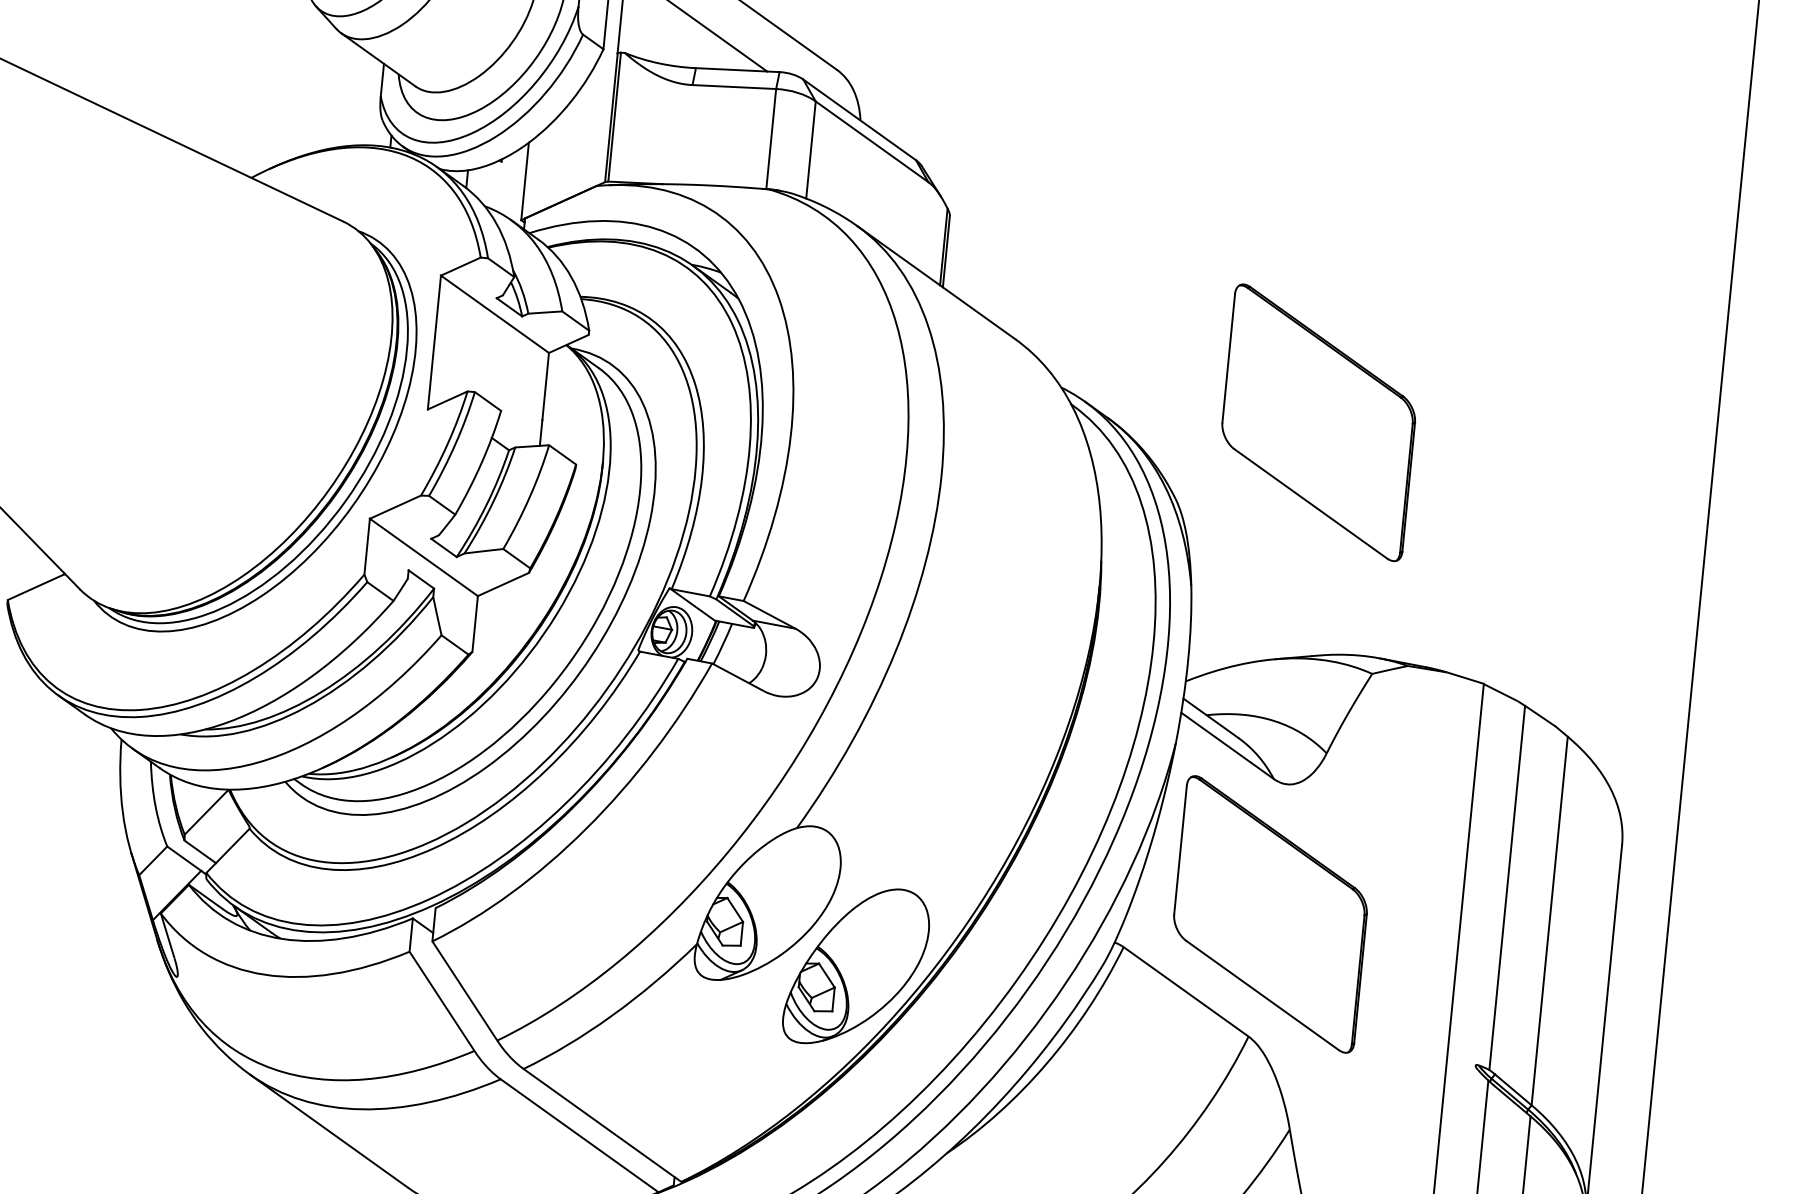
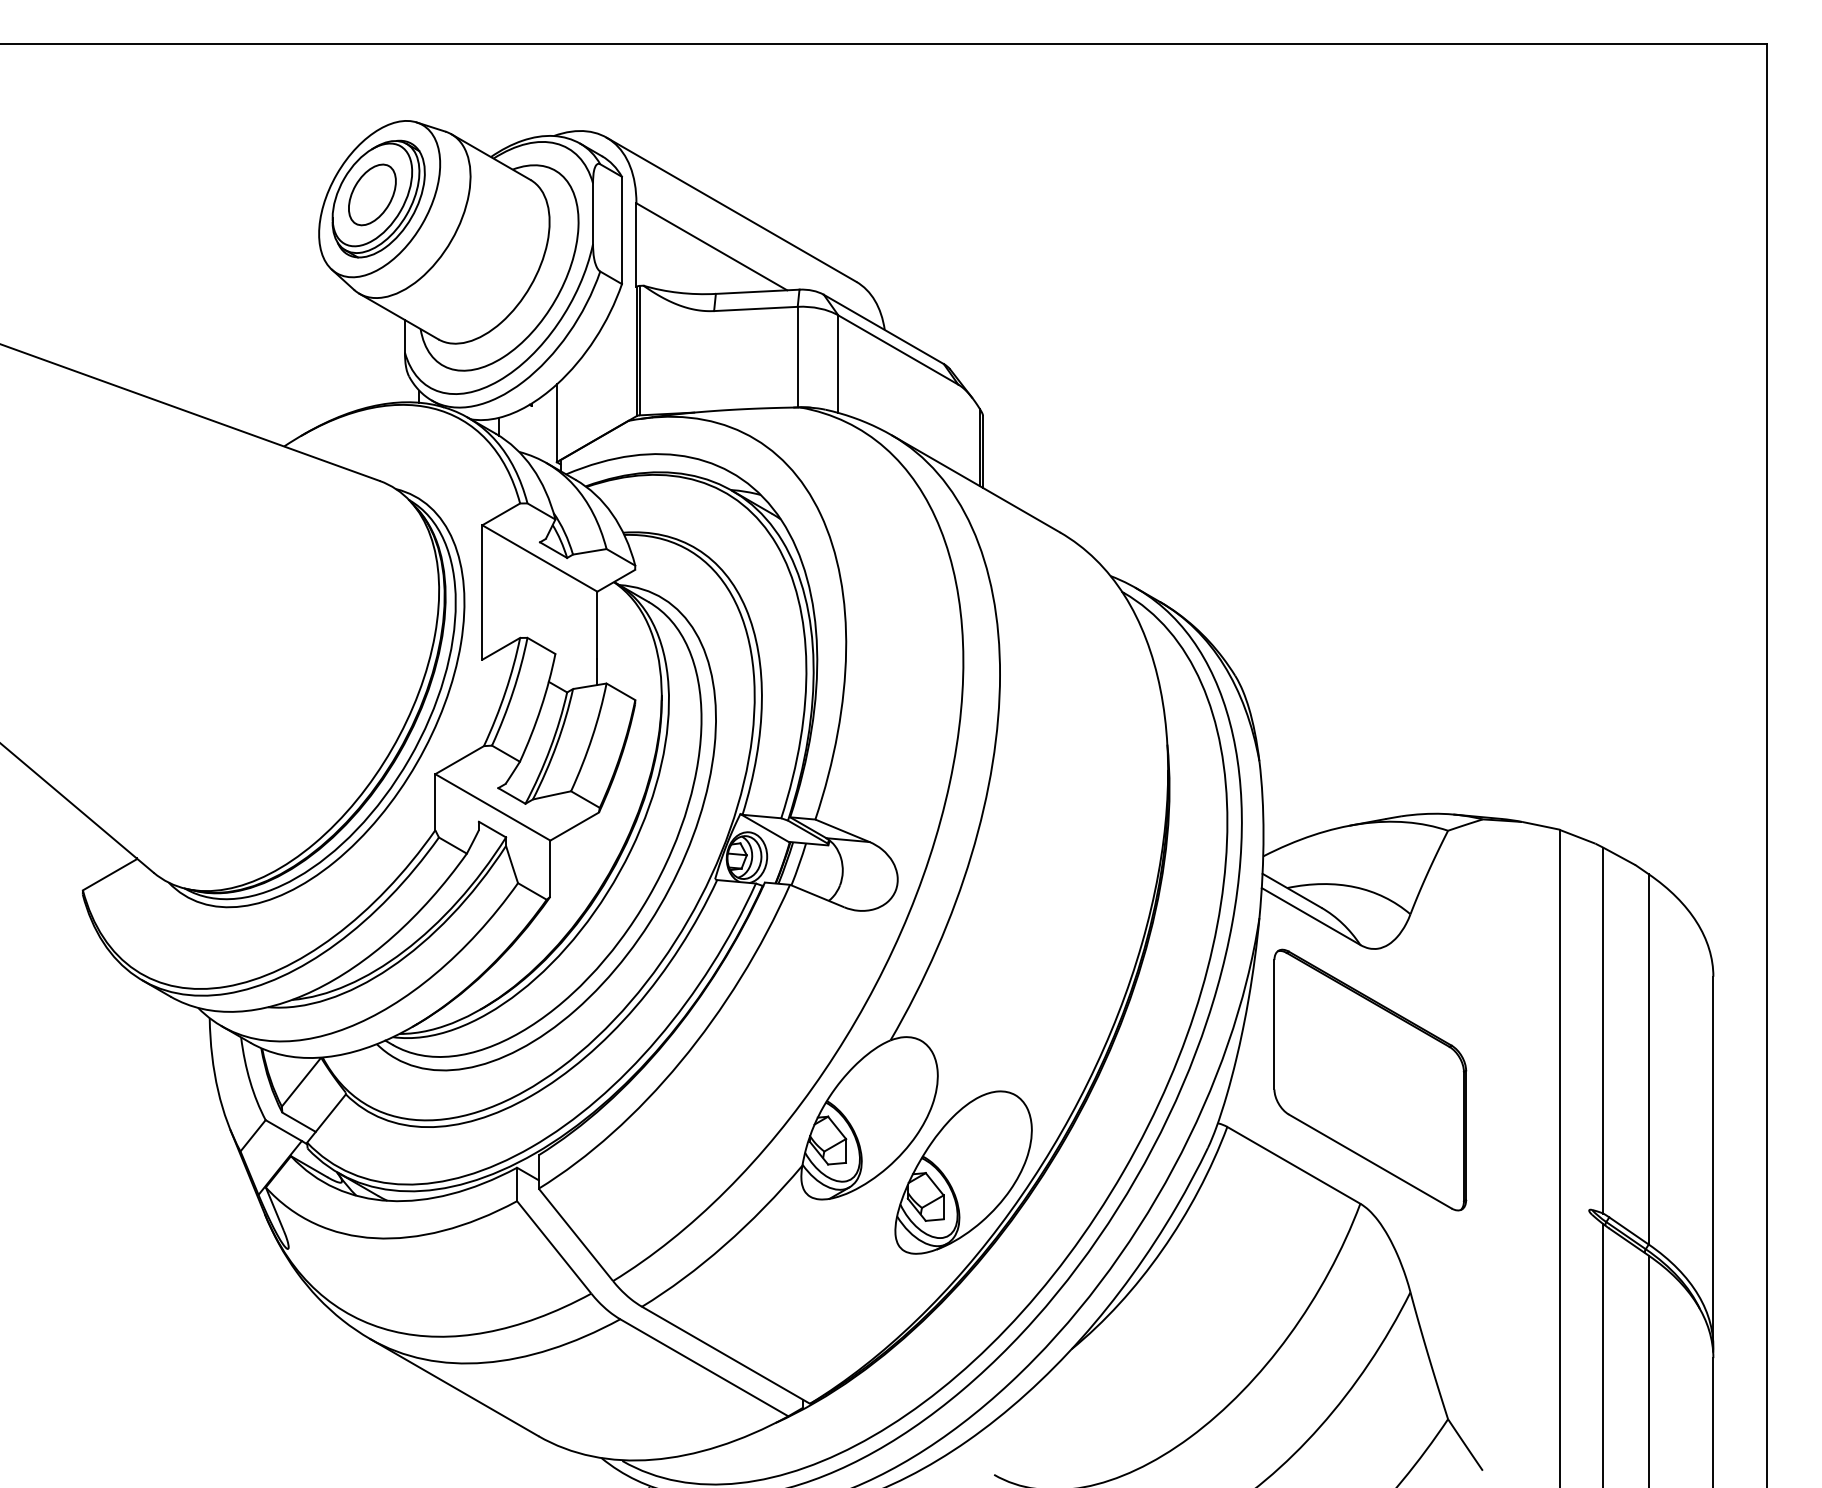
part: (1319, 422) -> (1370, 585), removed

